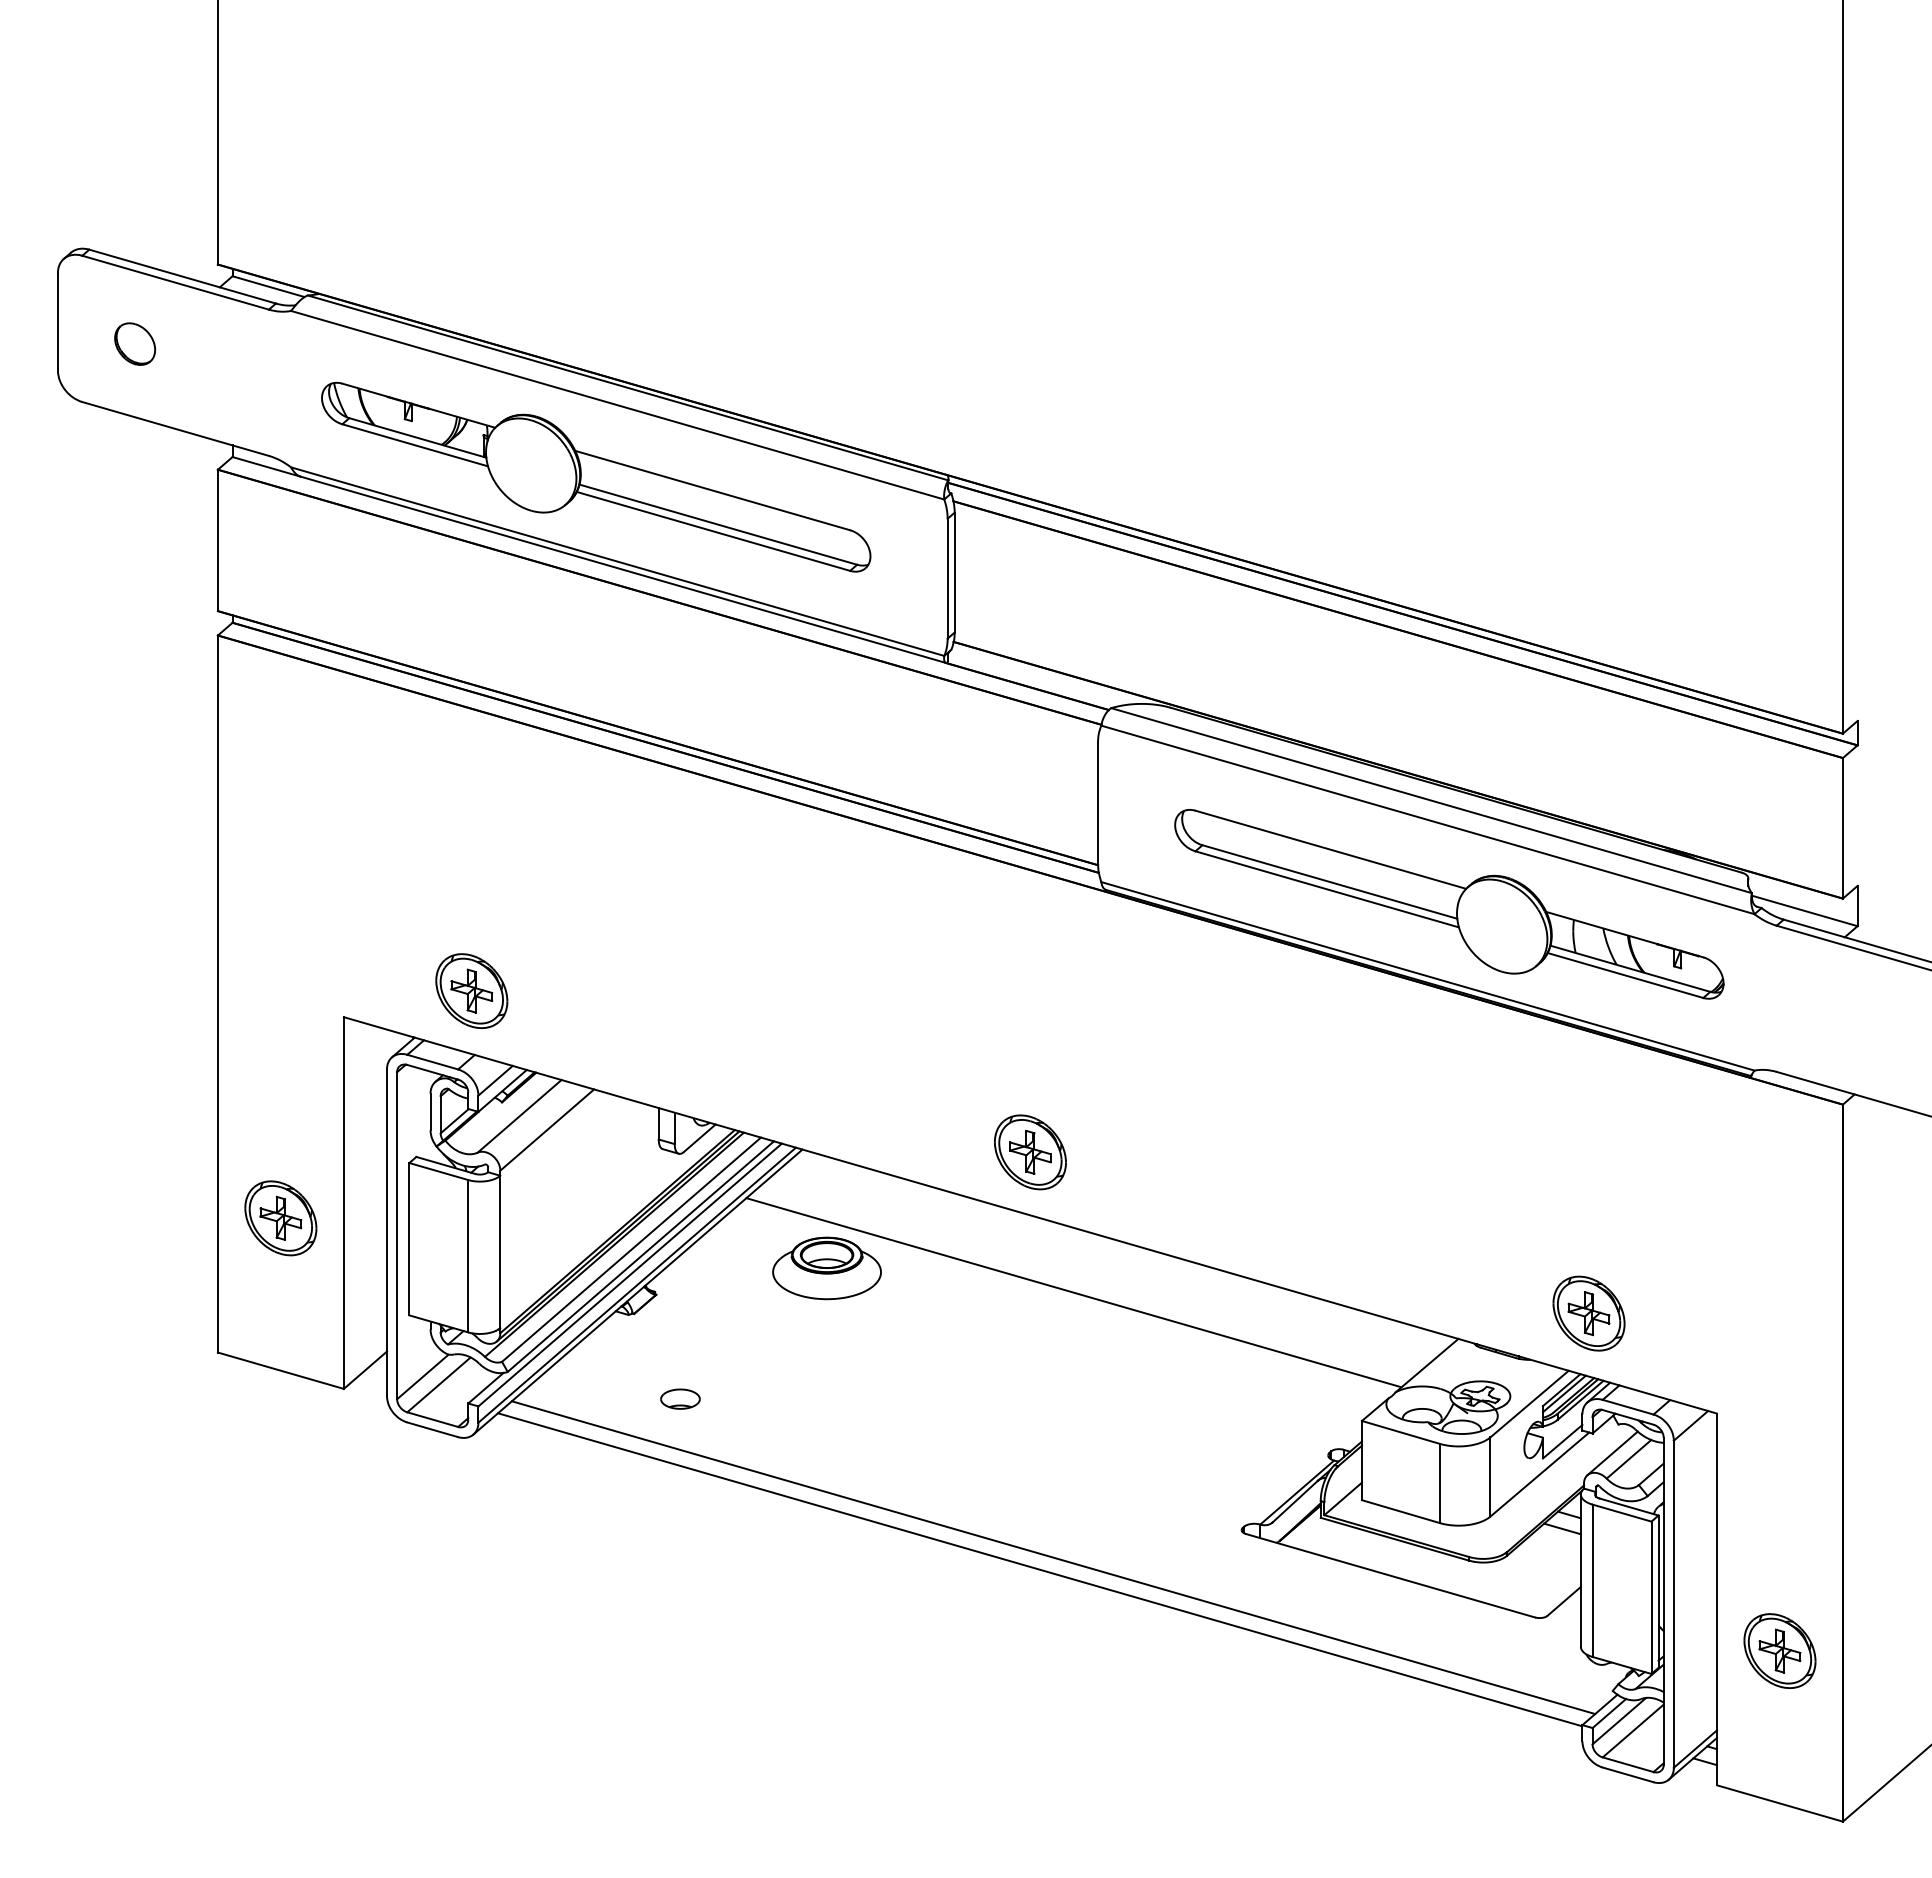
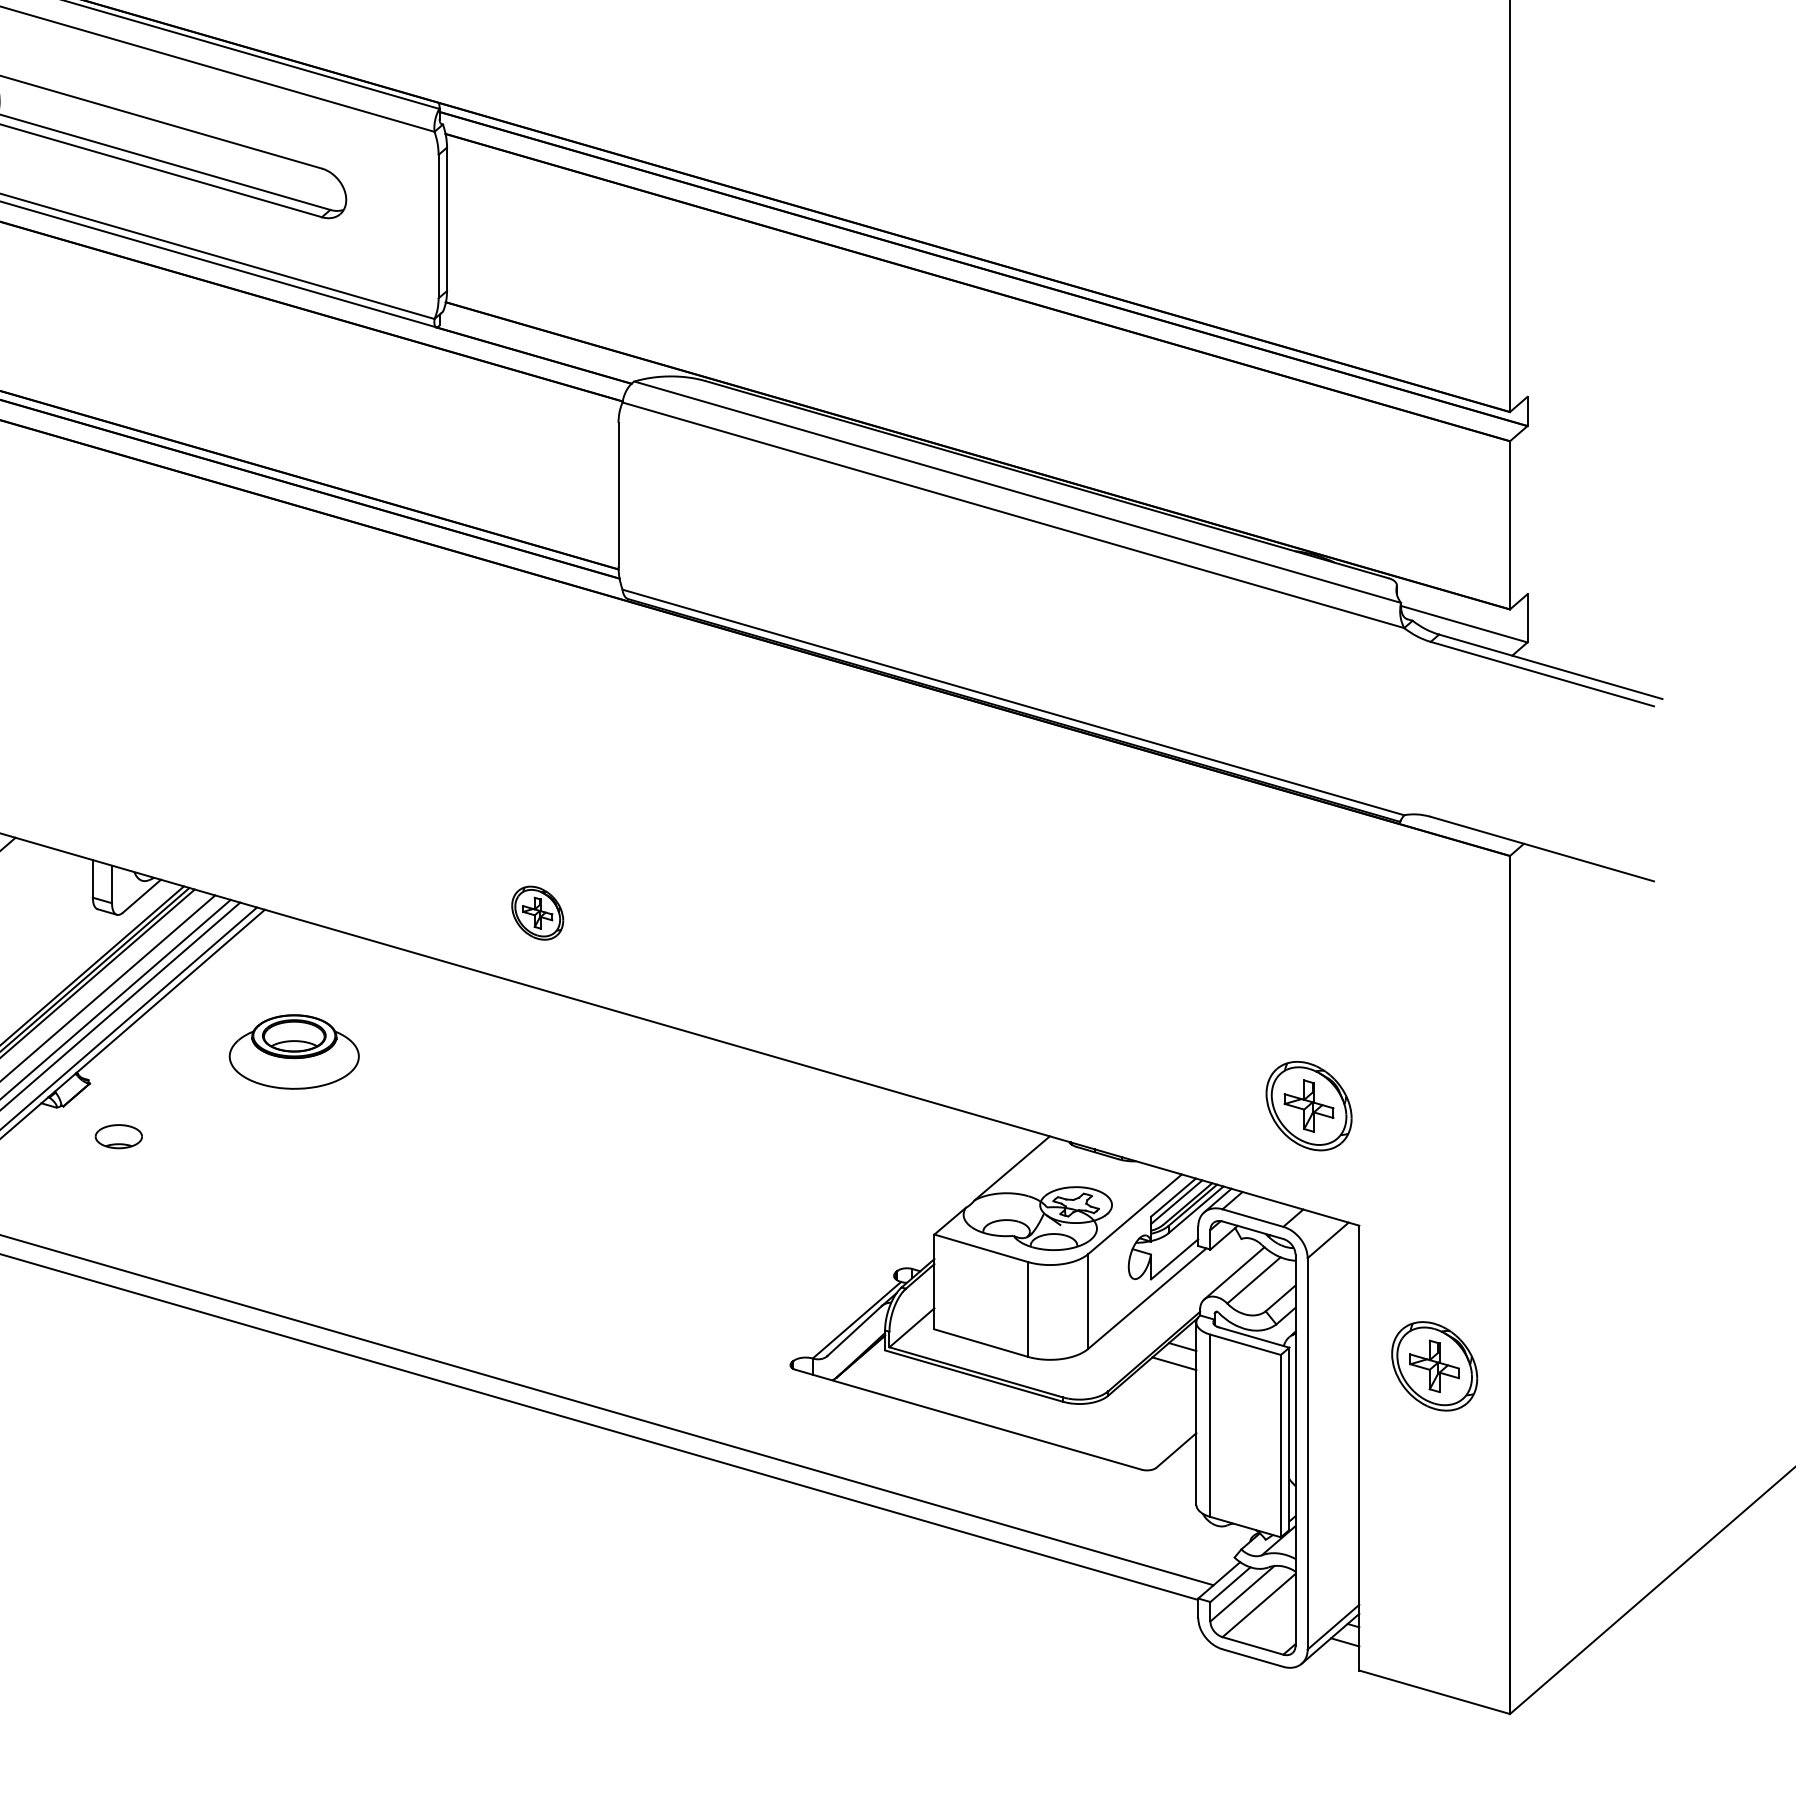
part: (1449, 904) -> (1039, 616), removed
part: (1030, 1152) -> (537, 913), size x0.6
line: (1073, 1292) -> (589, 1080), removed
part: (1588, 1313) -> (1308, 1105), moved
part: (680, 1398) -> (118, 1135), moved
part: (1779, 1650) -> (1434, 1365), moved

